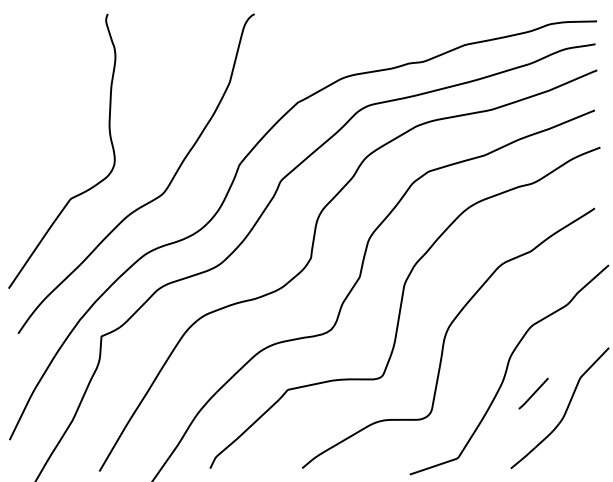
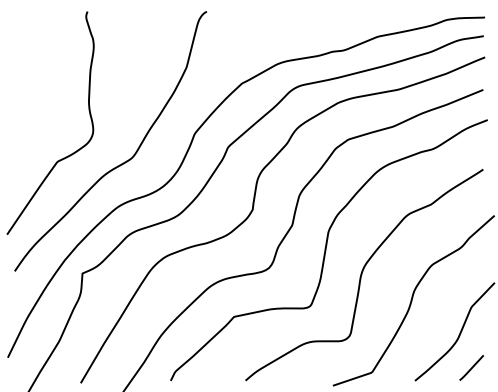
line: (533, 393) -> (471, 367), moved

